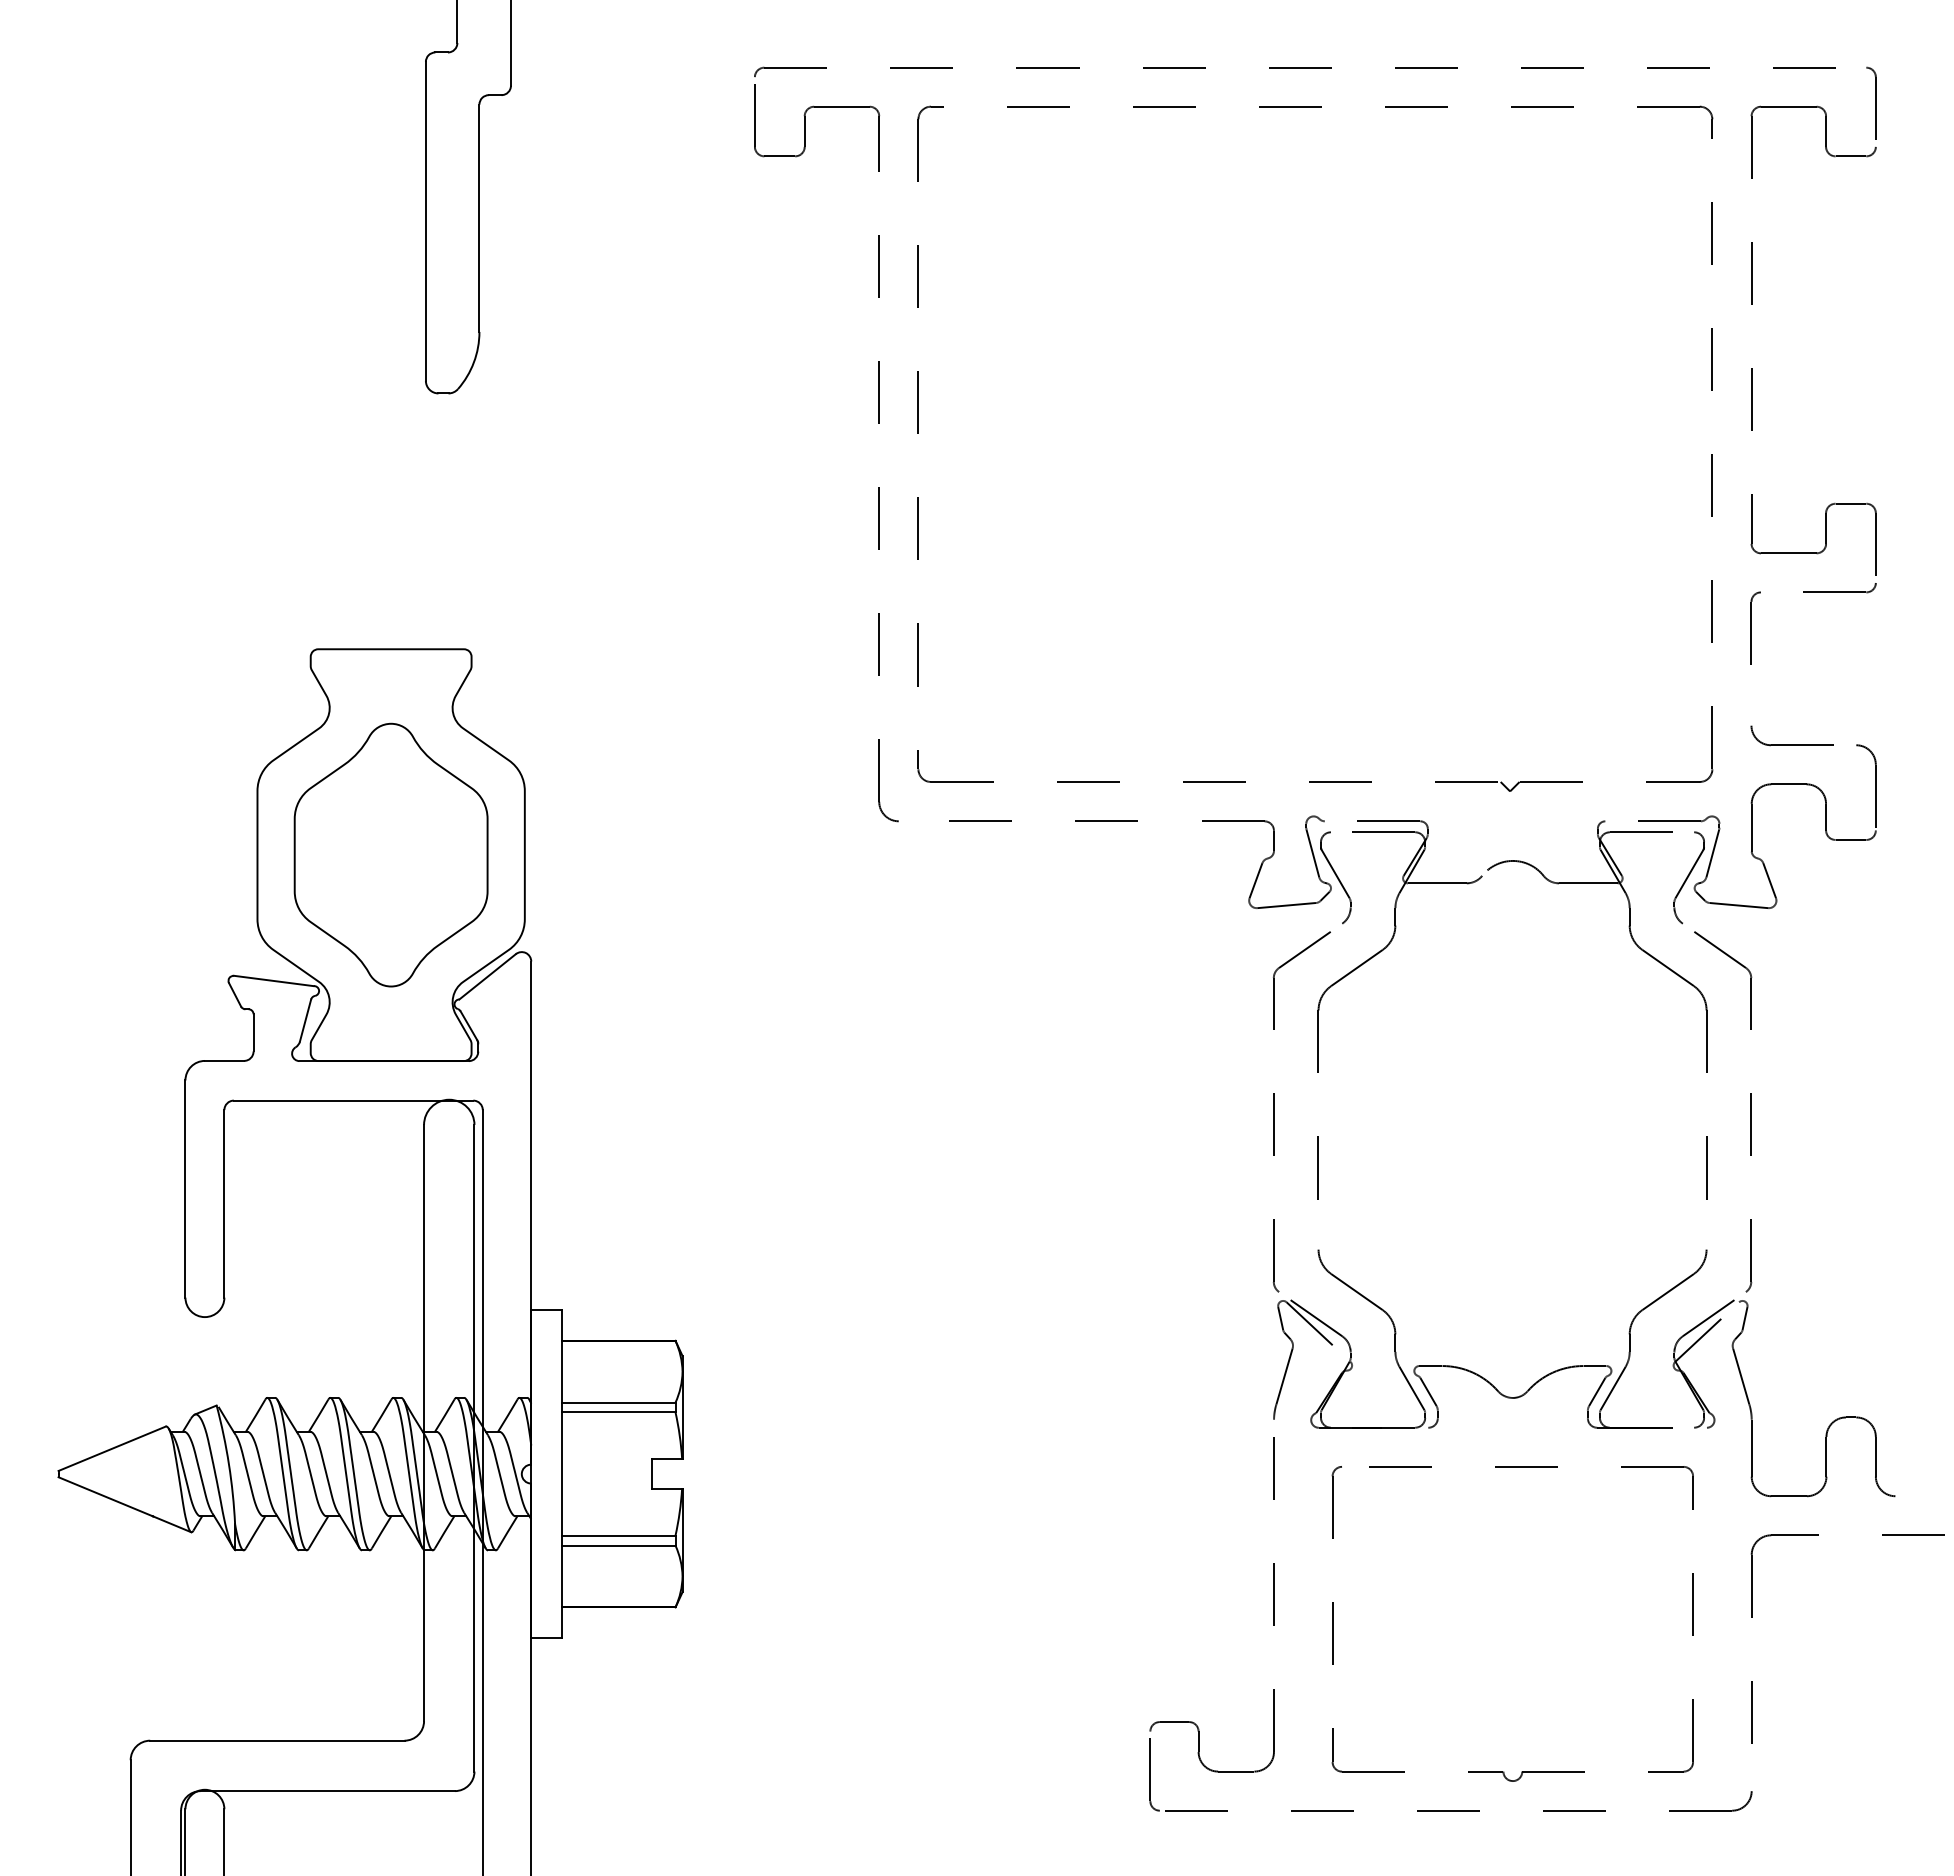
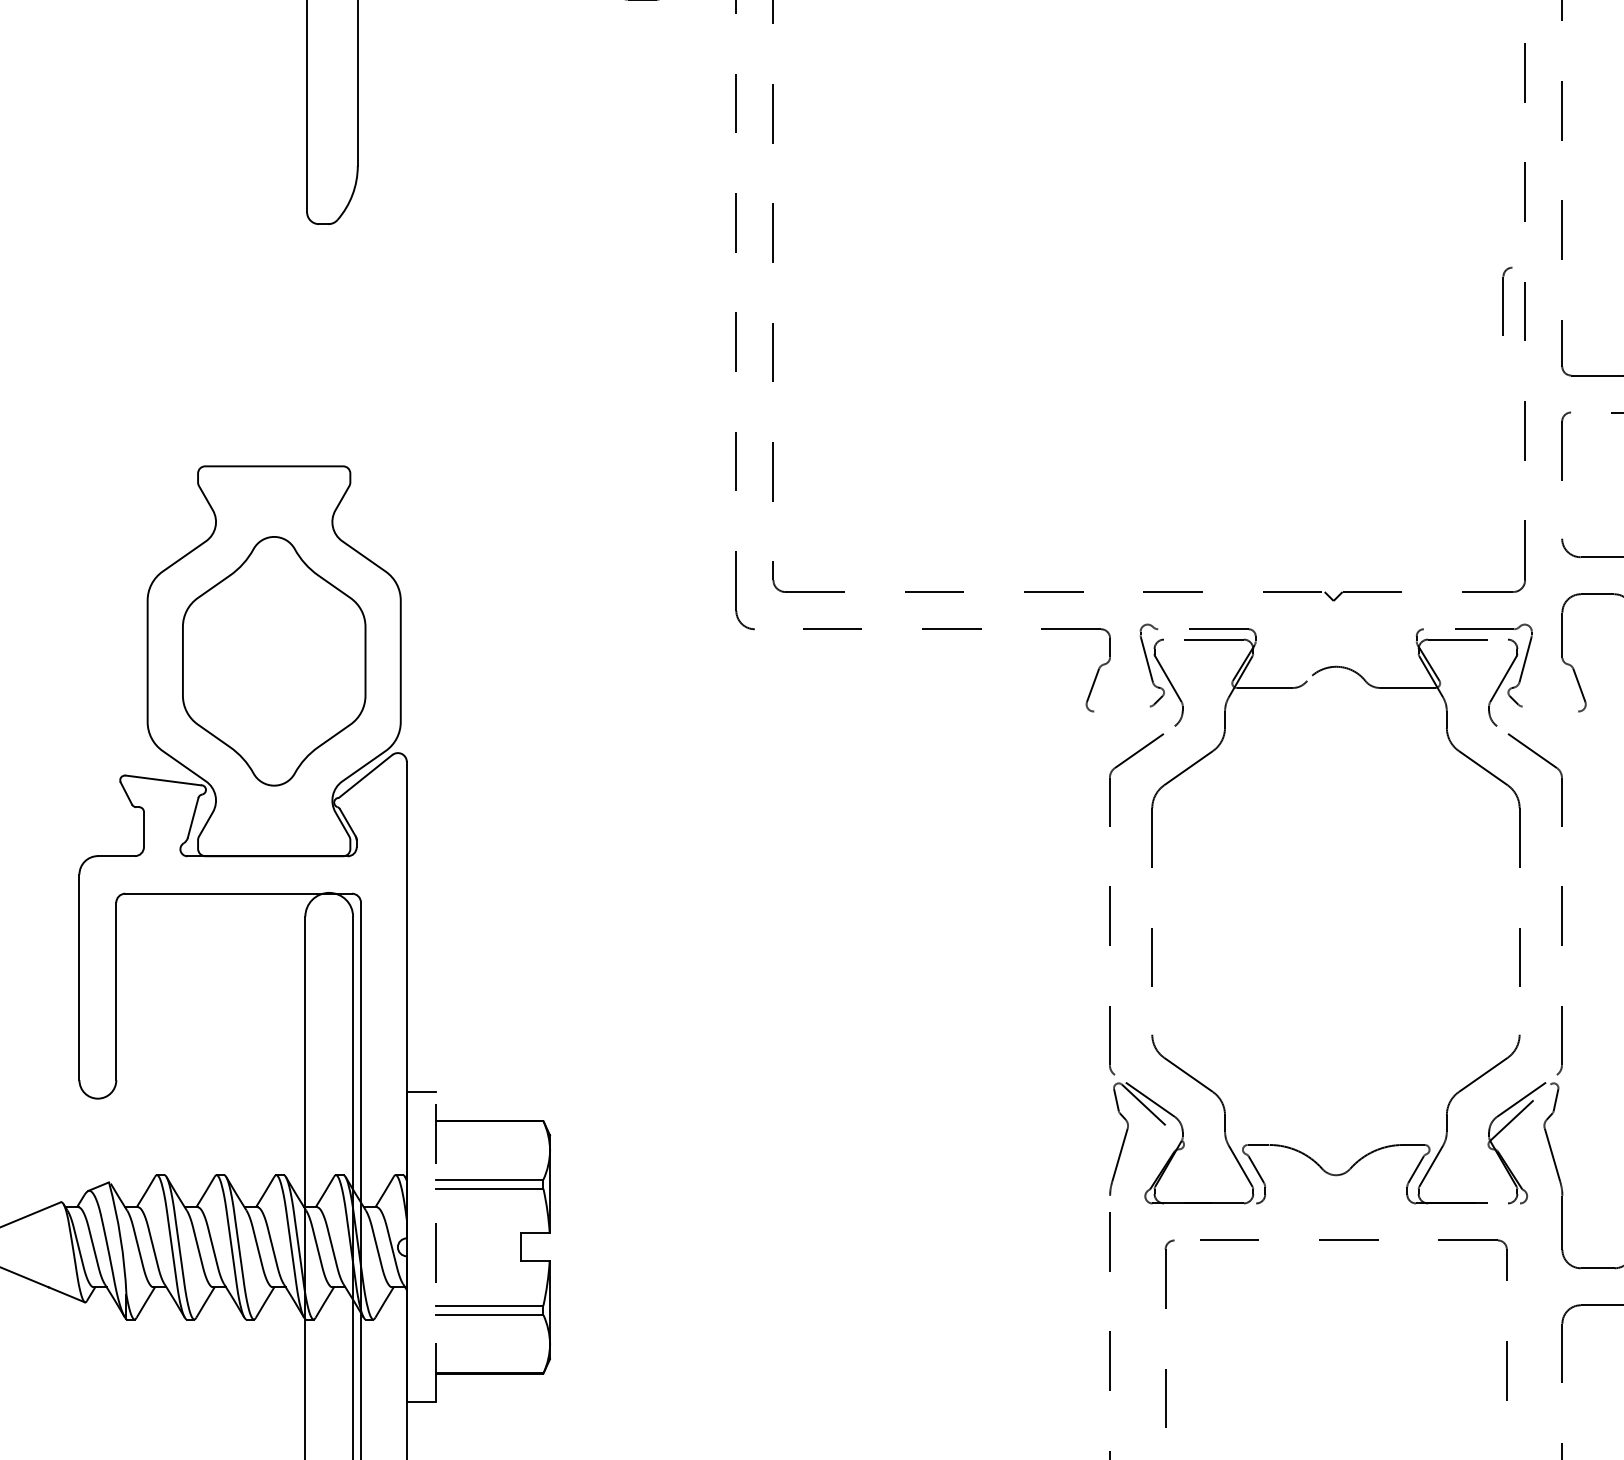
part: (1693, 474) -> (1507, 300), added
line: (1286, 905) -> (1121, 708), removed
line: (1738, 905) -> (1549, 708), removed
line: (561, 1474) -> (435, 1247), solid -> dashed

